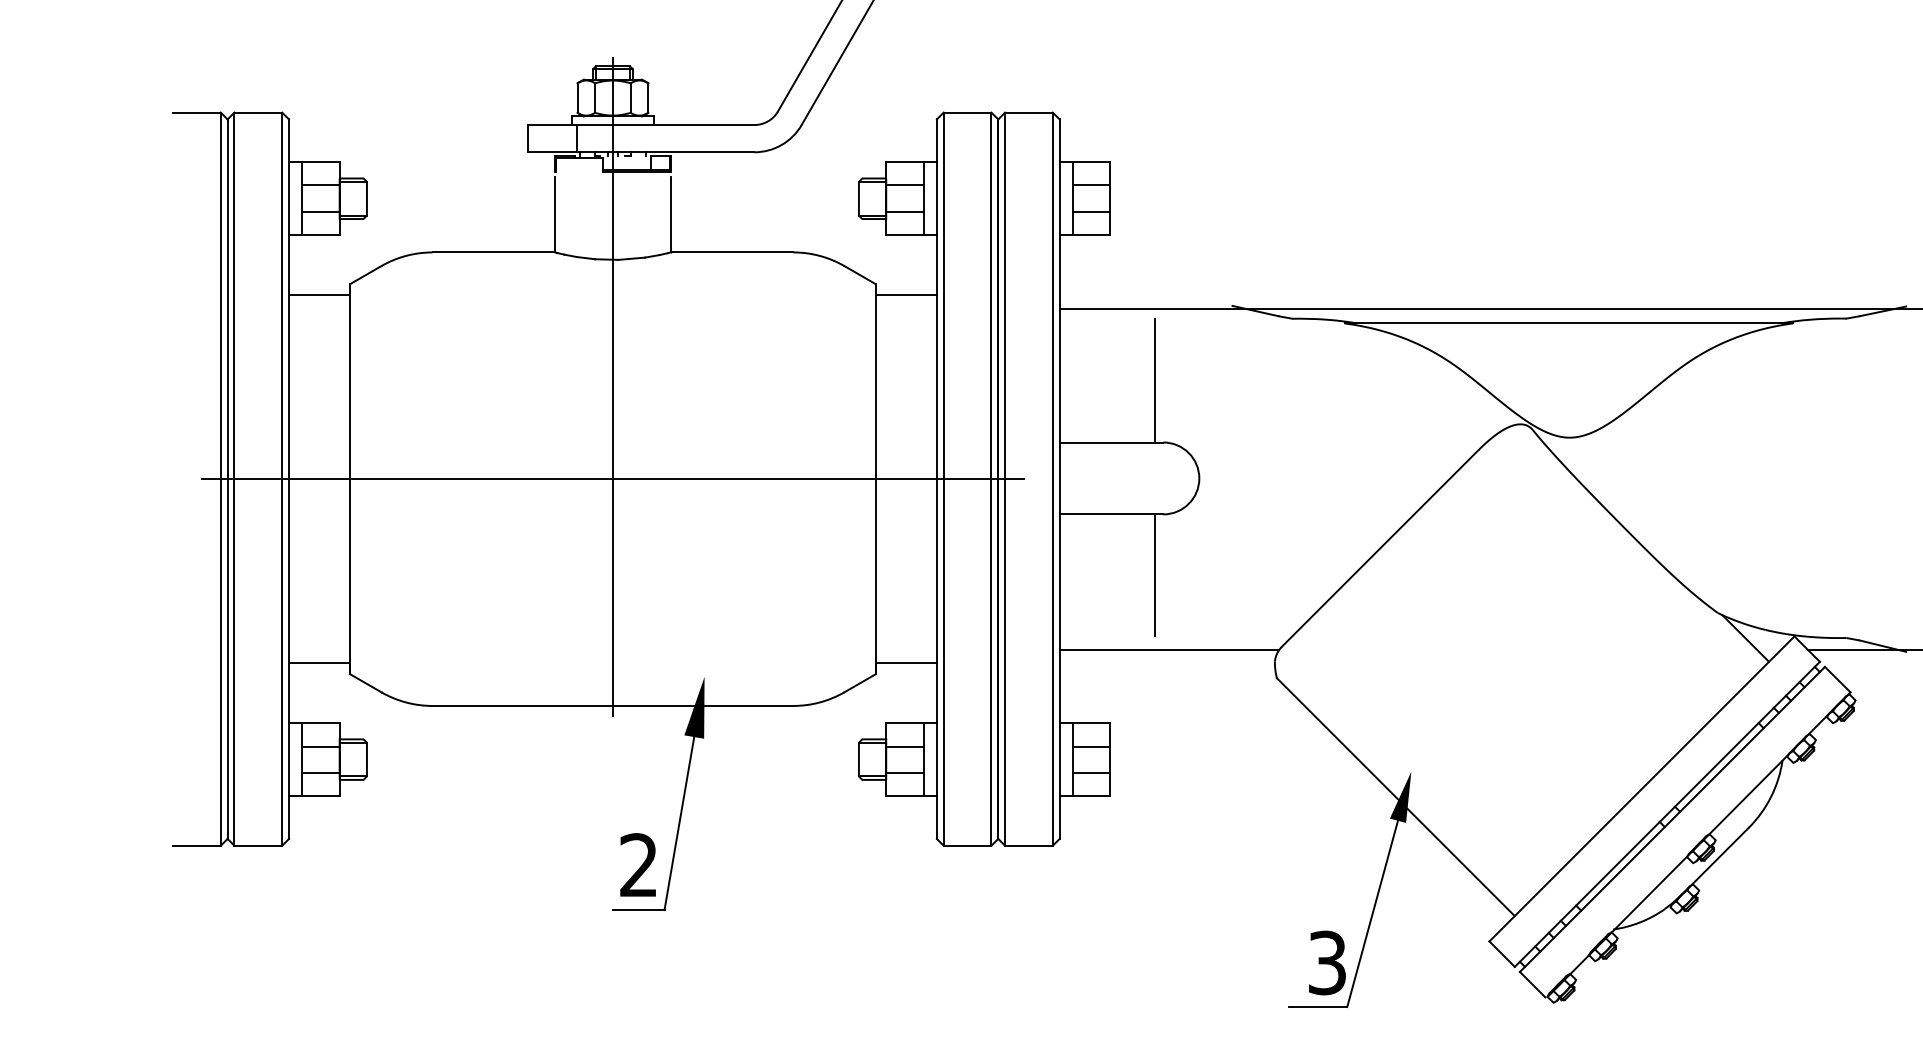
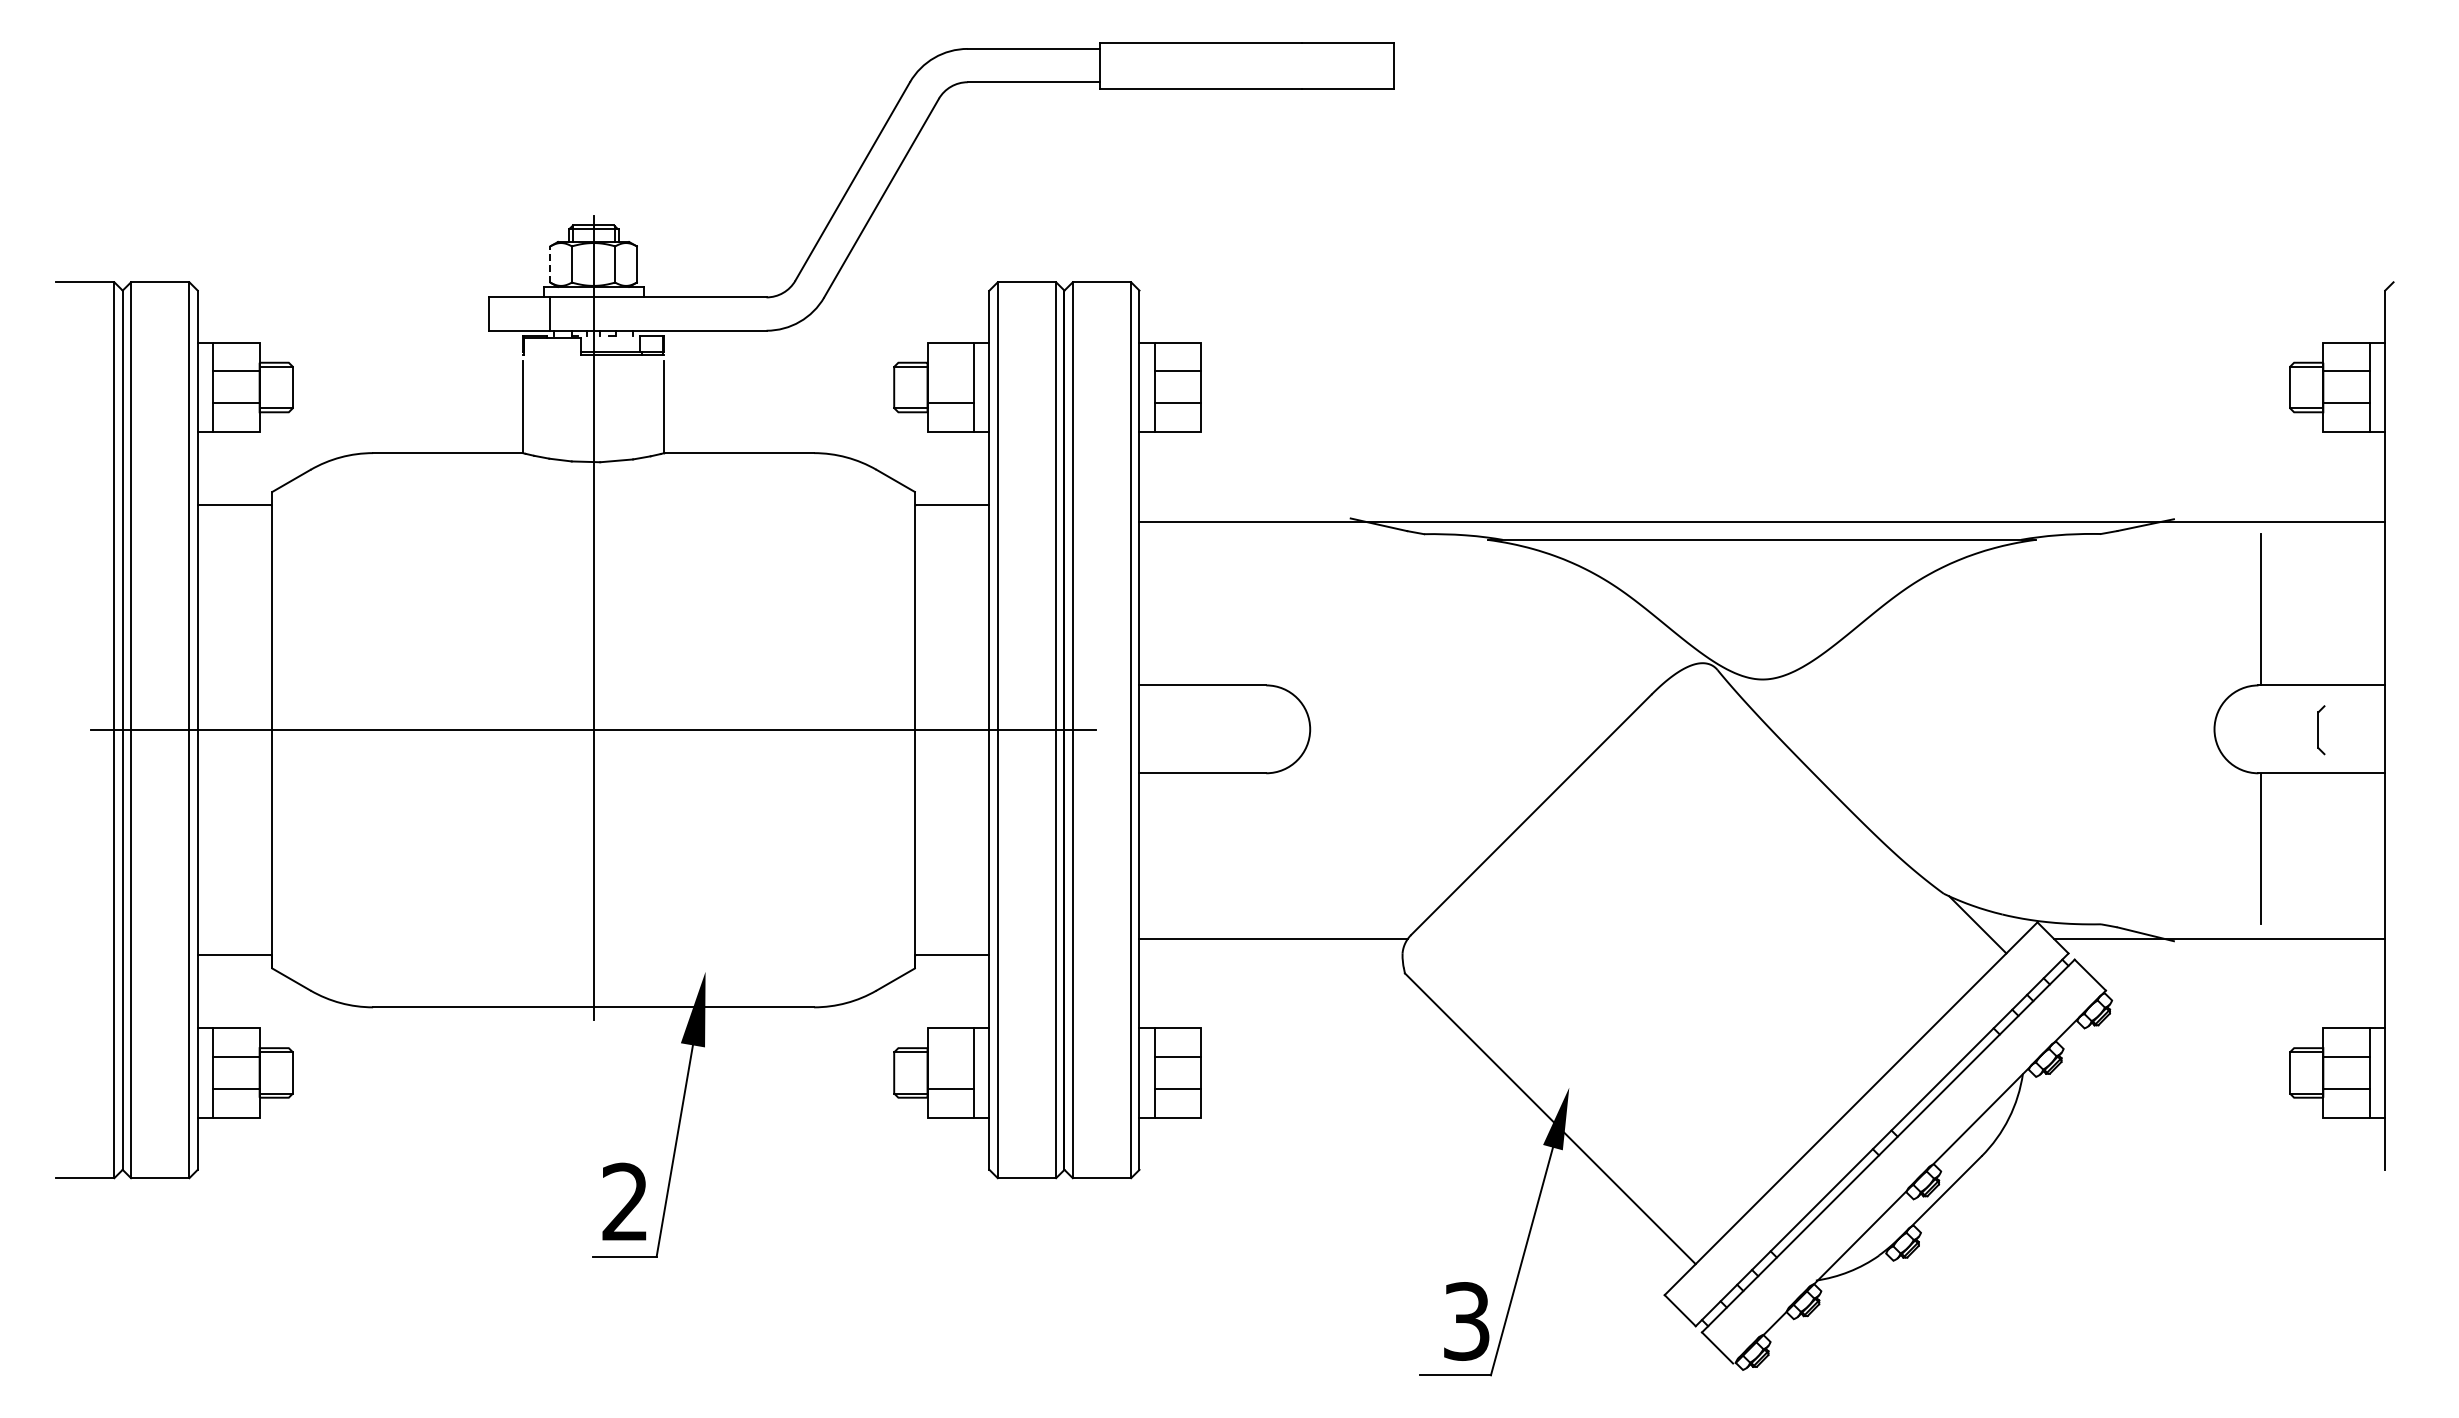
line: (577, 98) -> (550, 264), solid -> dashed
line: (904, 185) -> (950, 371), removed
line: (1155, 380) -> (1256, 609), removed
line: (1155, 575) -> (1256, 848), removed
line: (904, 746) -> (950, 1057), removed

